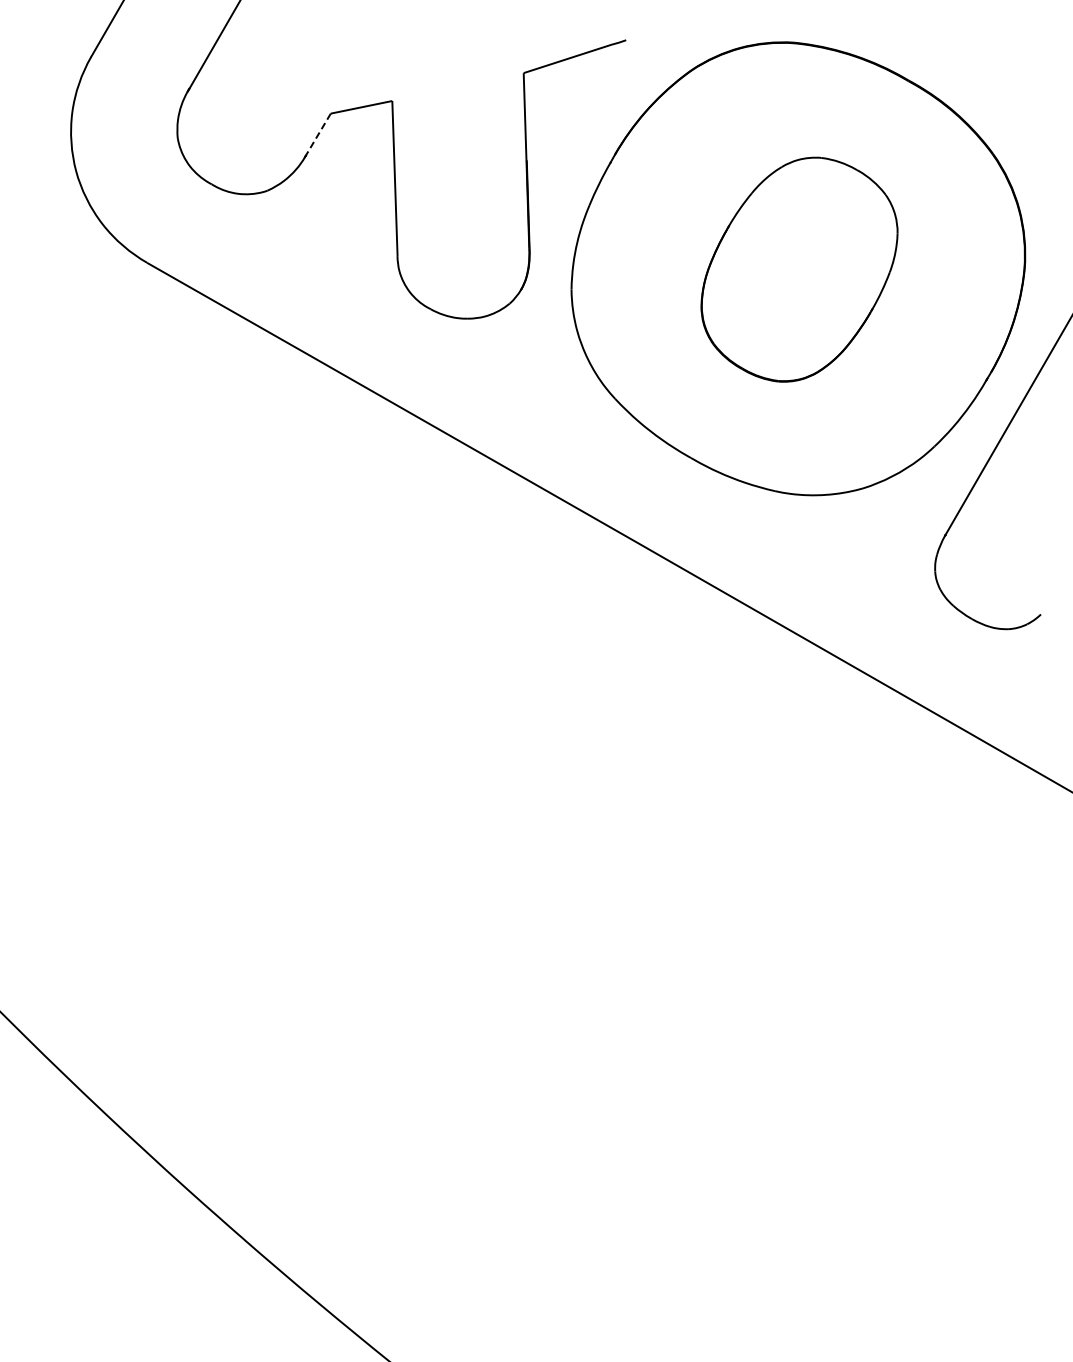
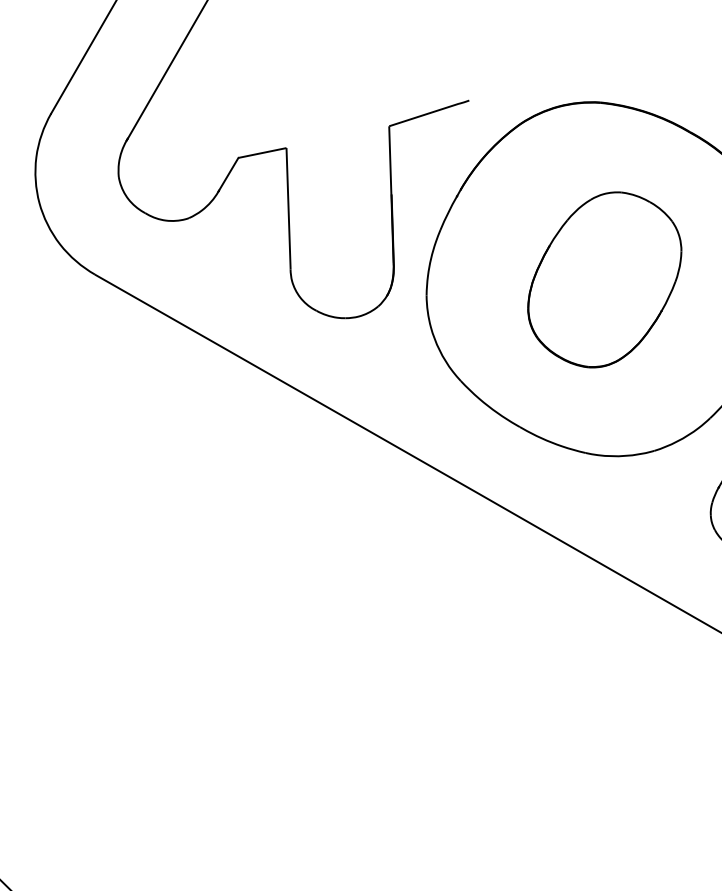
line: (318, 134) -> (228, 174), dashed -> solid

